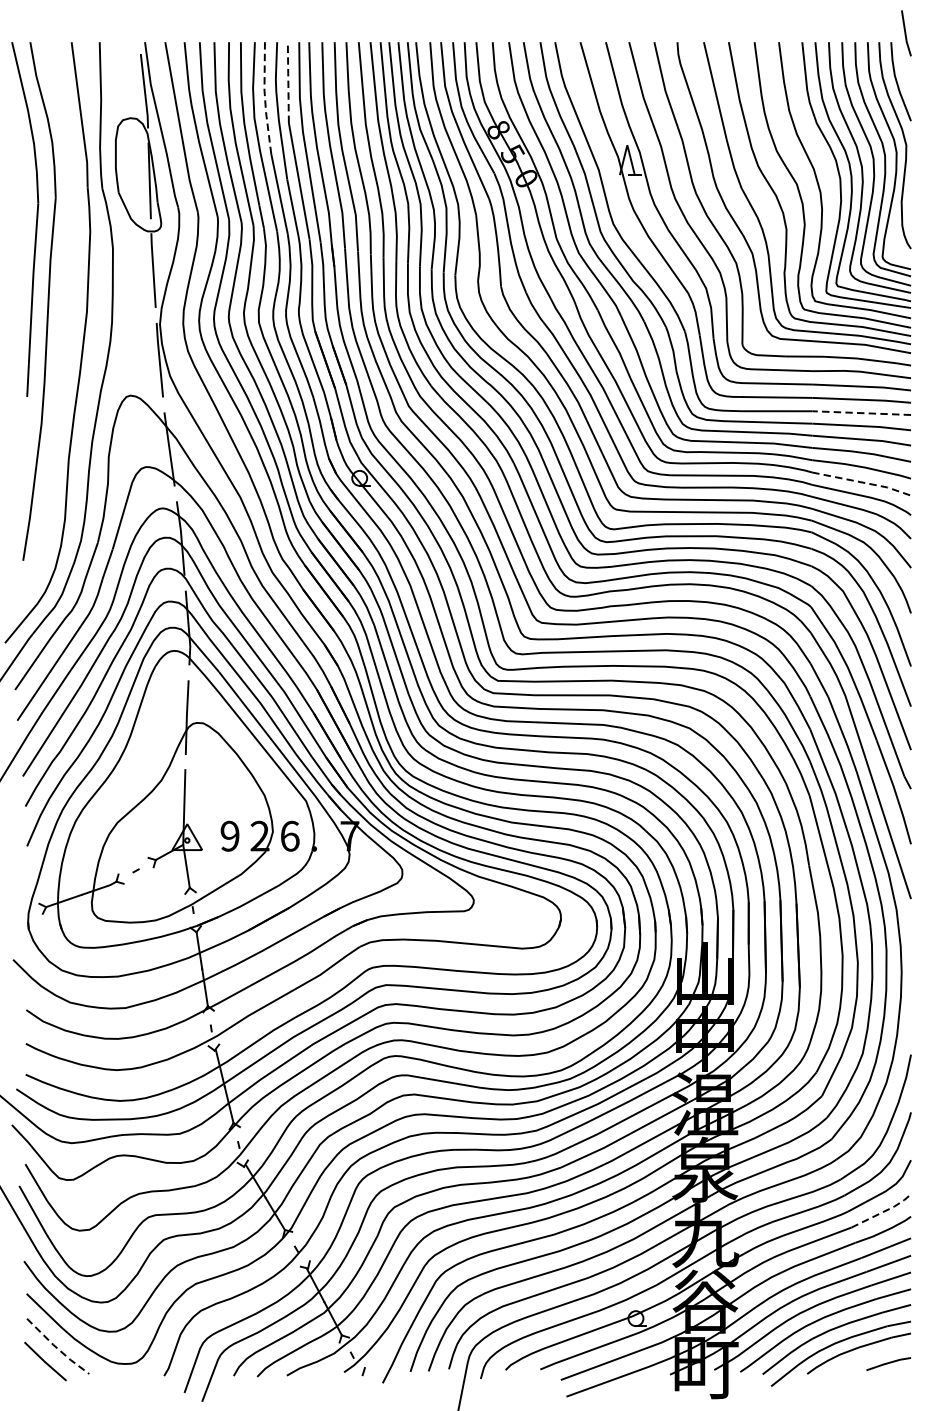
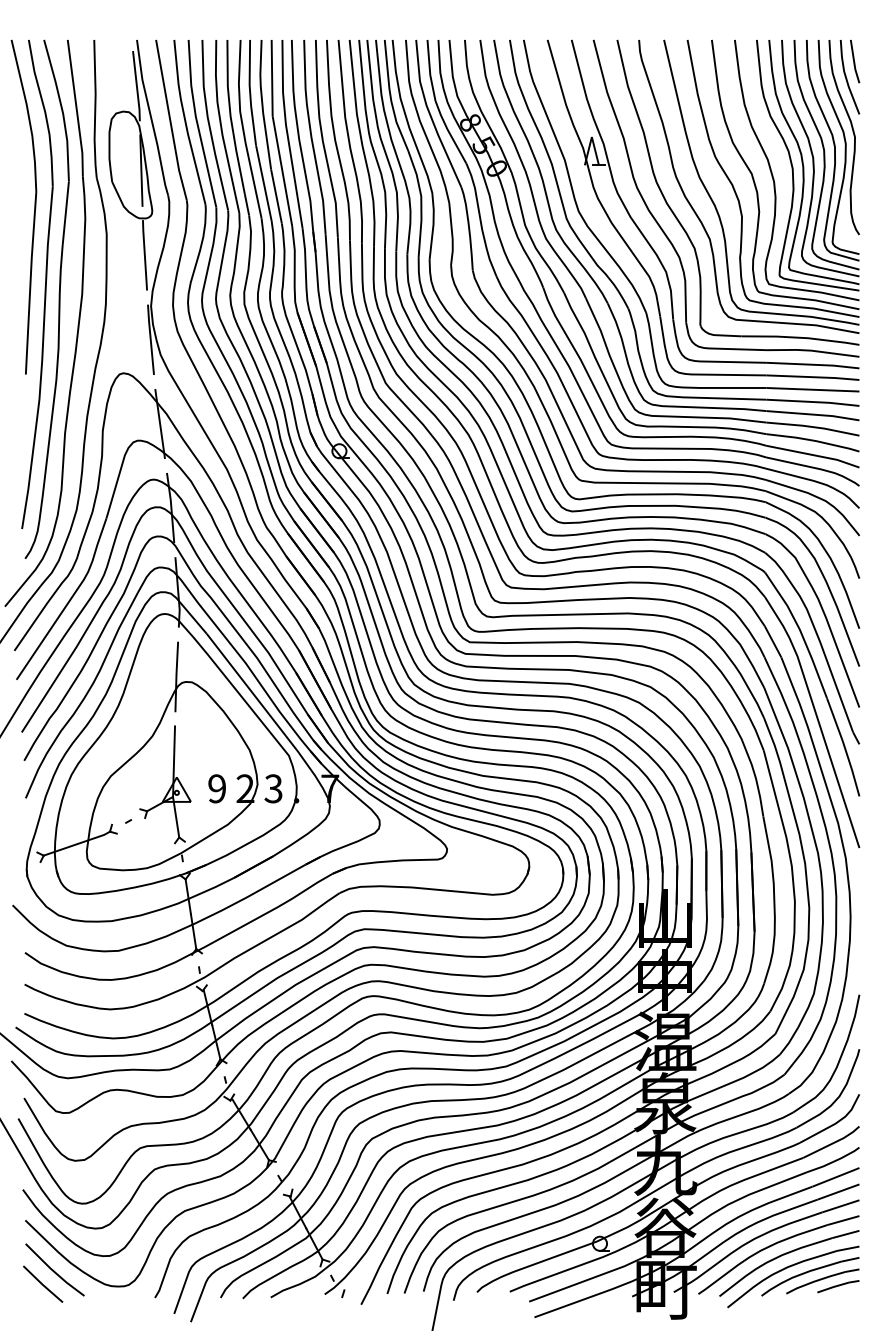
line: (905, 33) -> (854, 61), moved
line: (288, 82) -> (272, 77), dashed -> solid
line: (265, 97) -> (250, 92), dashed -> solid
part: (61, 316) -> (58, 298), added
line: (861, 412) -> (812, 389), dashed -> solid
line: (862, 482) -> (813, 455), dashed -> solid
text: (289, 835) -> (273, 788), 6 -> 3
line: (883, 1211) -> (833, 1142), dashed -> solid
line: (57, 1348) -> (54, 1271), dashed -> solid
part: (871, 1358) -> (822, 1281), added

